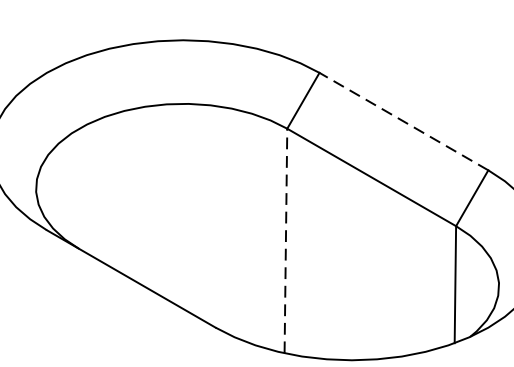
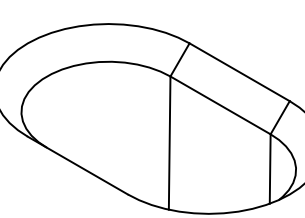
line: (403, 121) -> (239, 72), dashed -> solid
line: (285, 241) -> (169, 143), dashed -> solid

